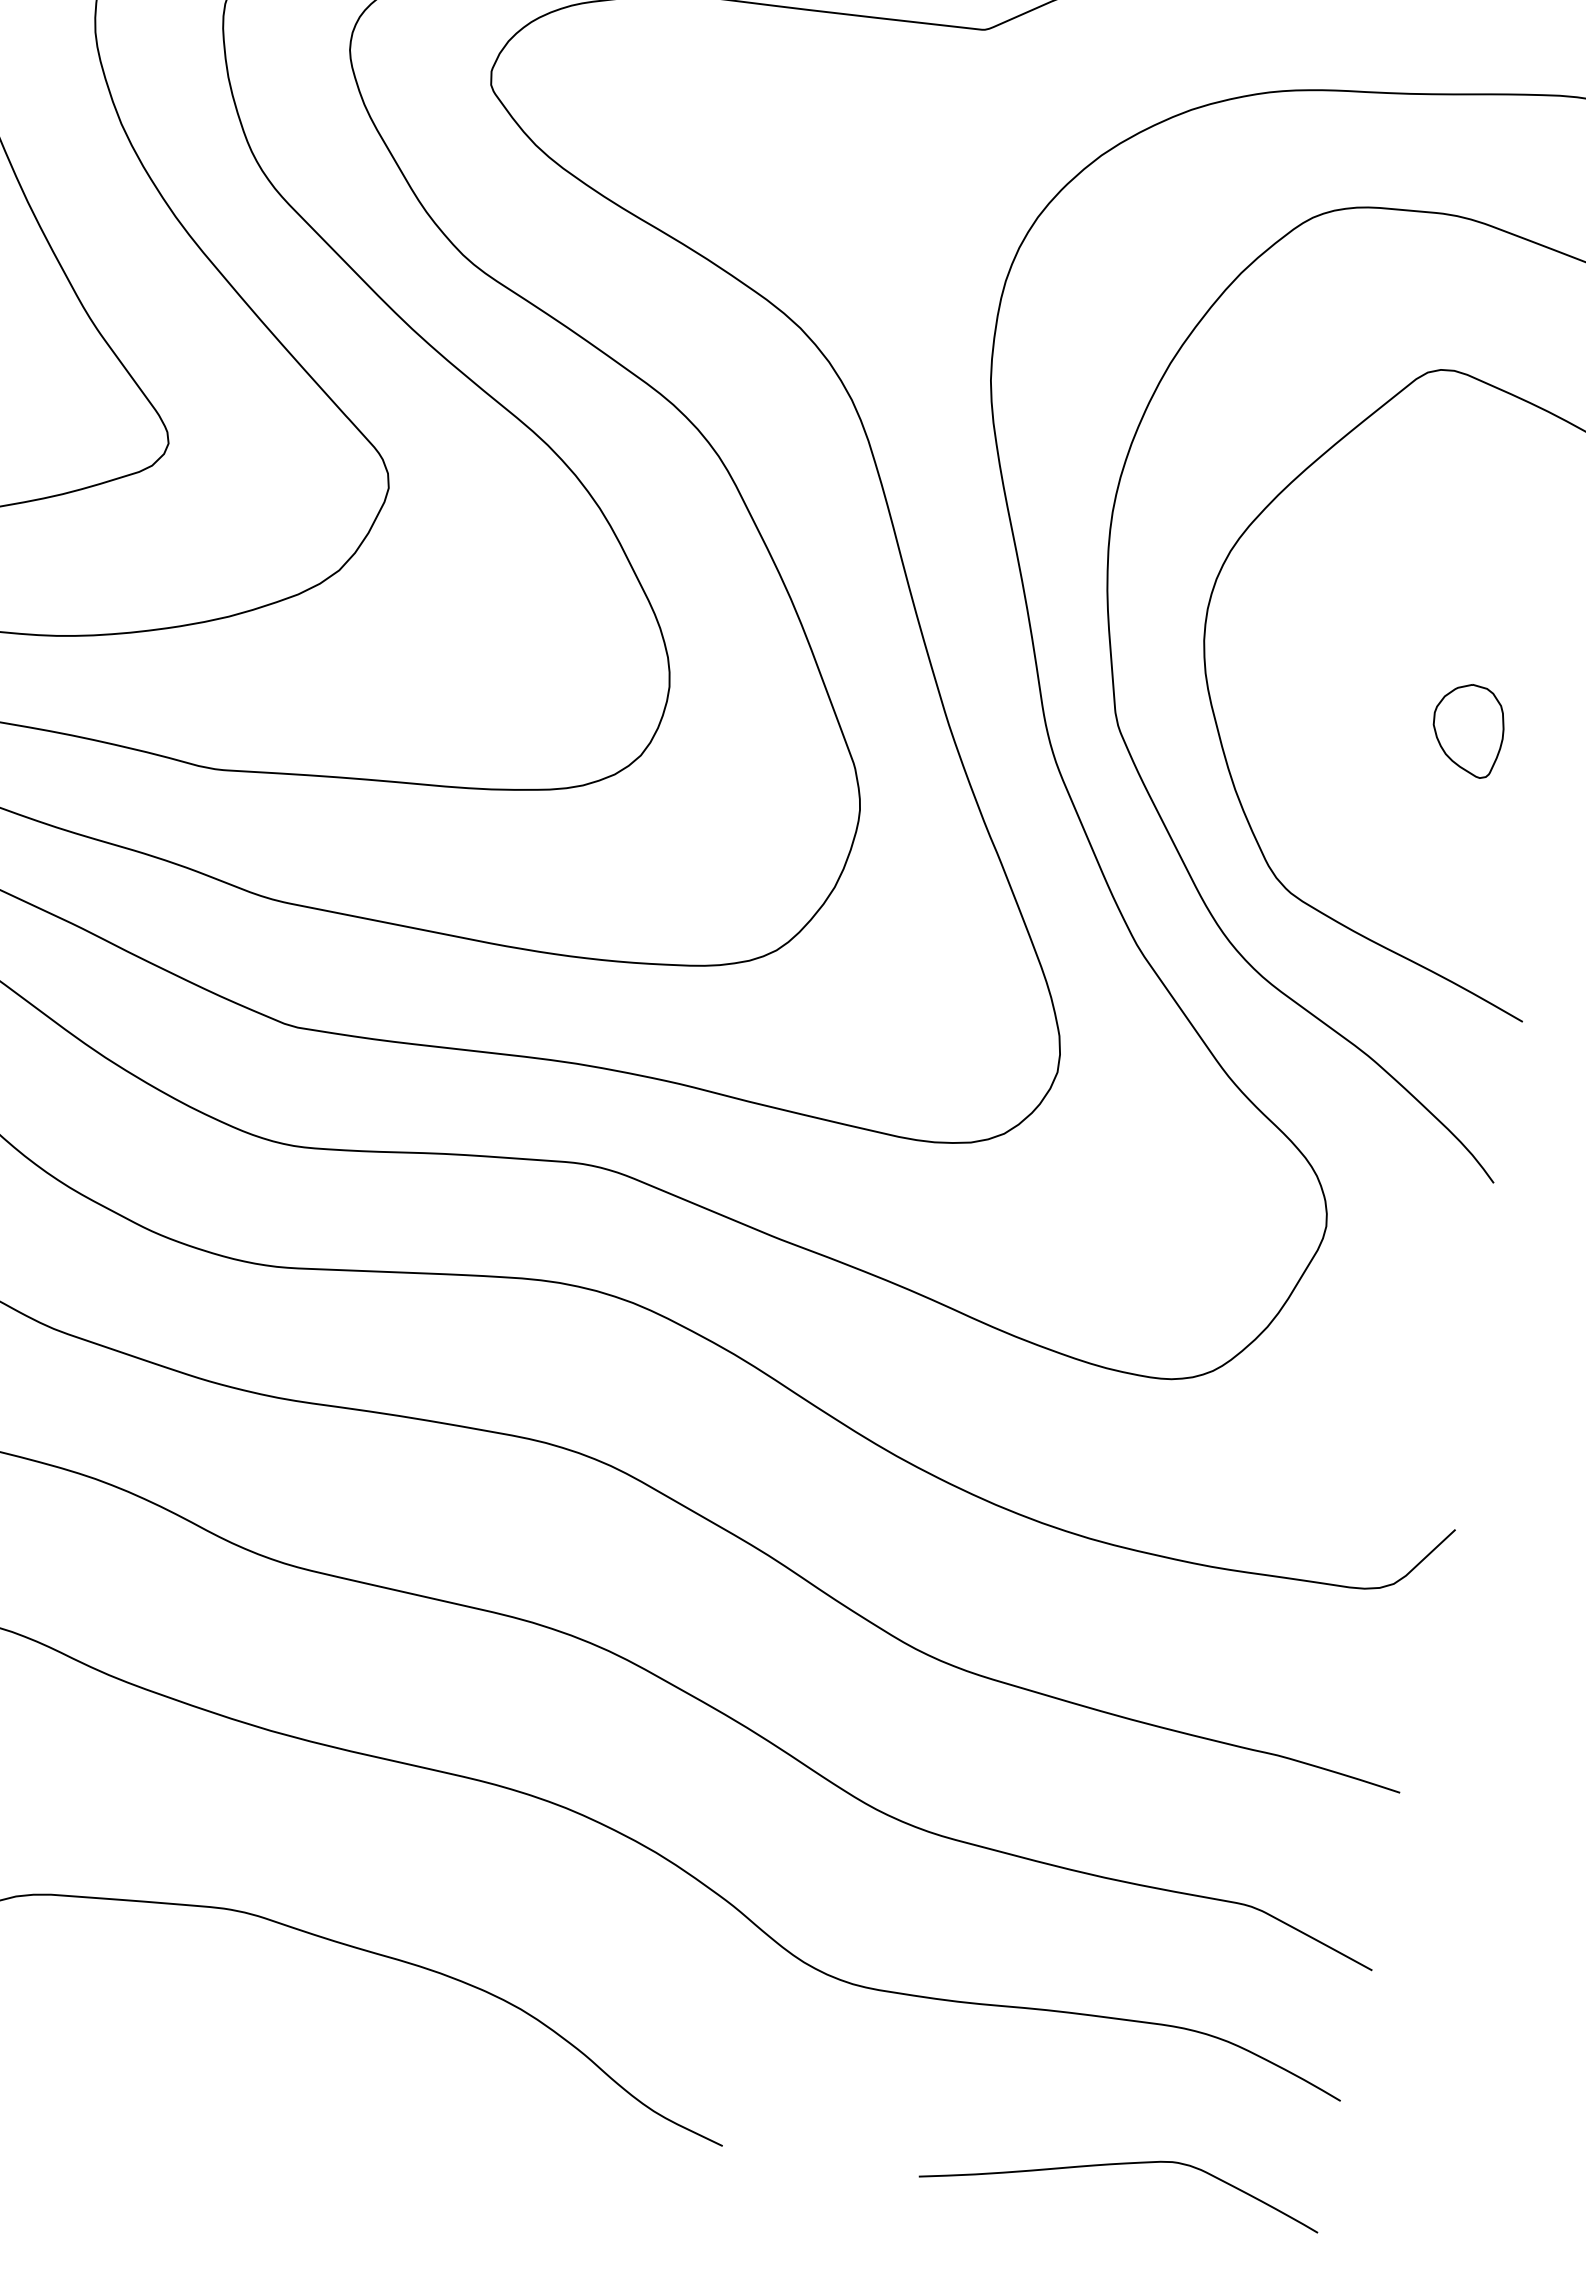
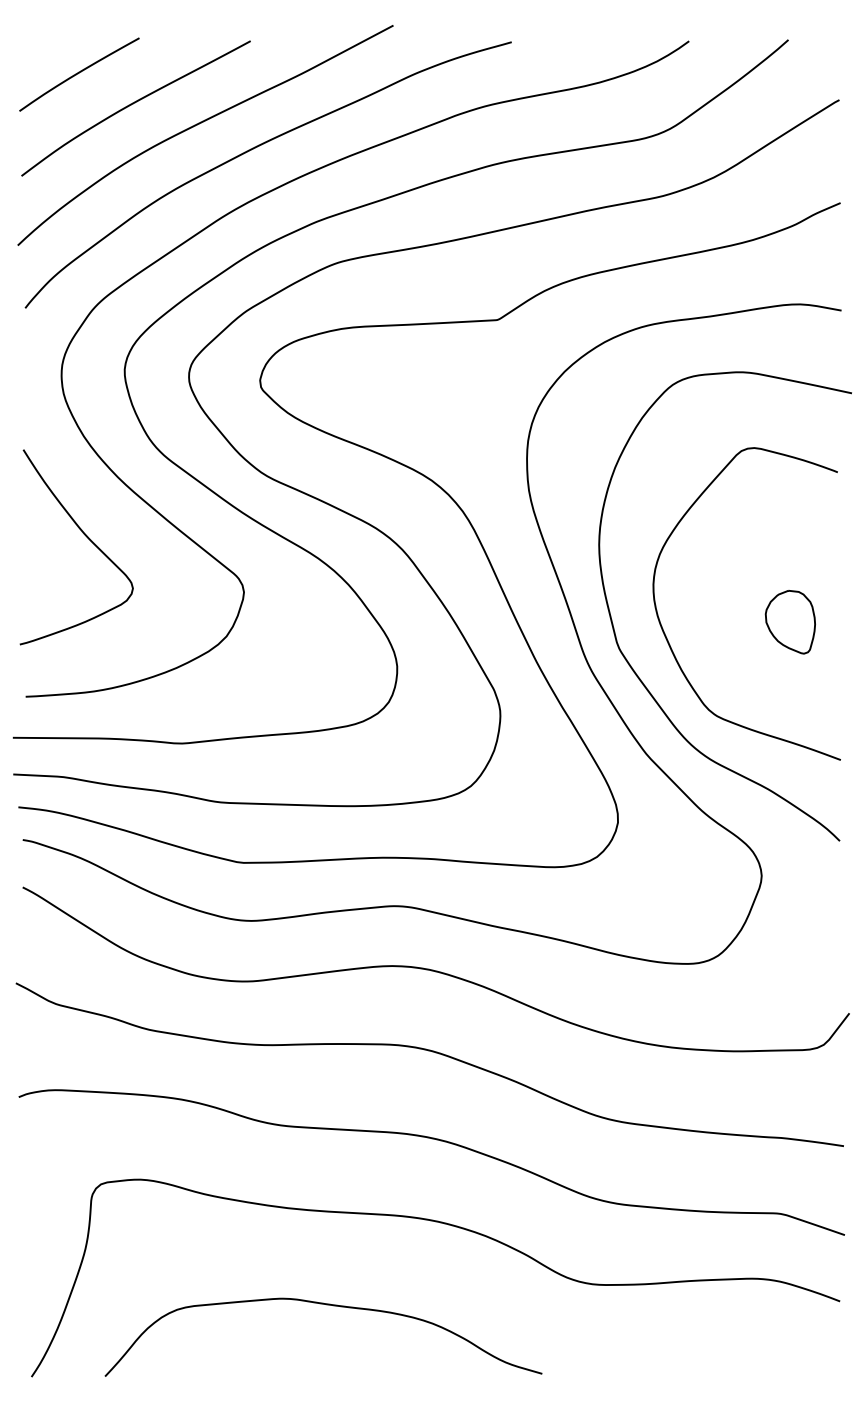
part: (1466, 728) -> (789, 621), size x1.4
curve: (1117, 2166) -> (736, 1351), removed

